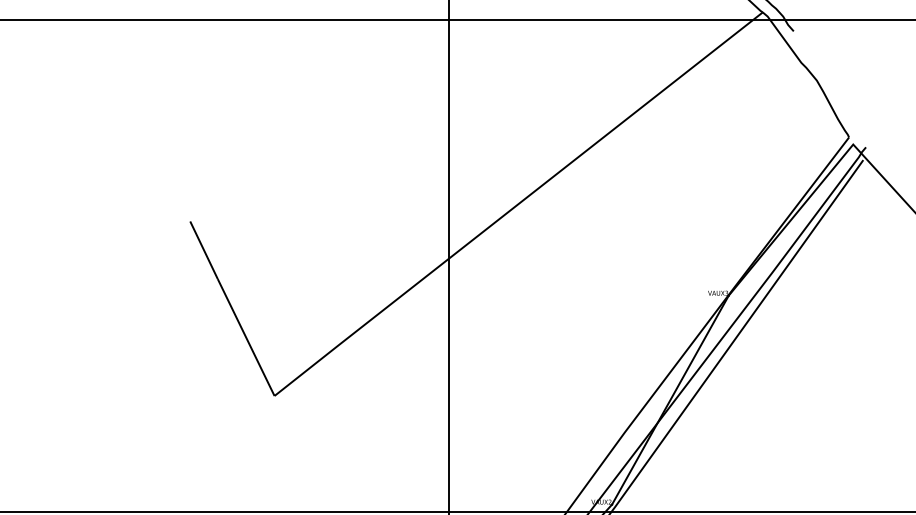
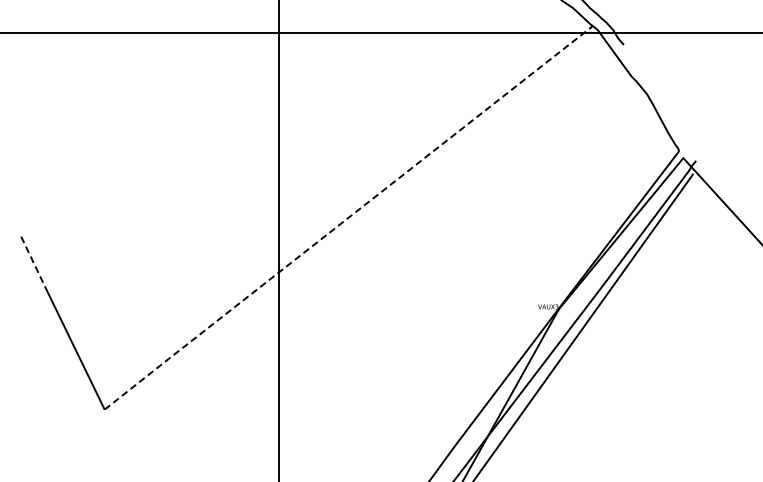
line: (518, 204) -> (348, 218), solid -> dashed
line: (204, 250) -> (34, 264), solid -> dashed

